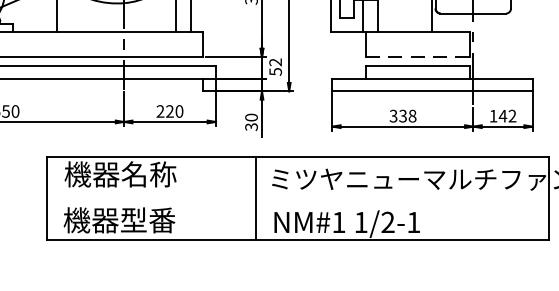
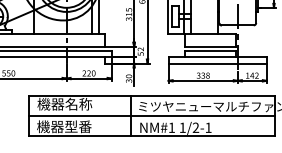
line: (417, 56) -> (210, 46), dashed -> solid
line: (297, 199) -> (151, 116), added

